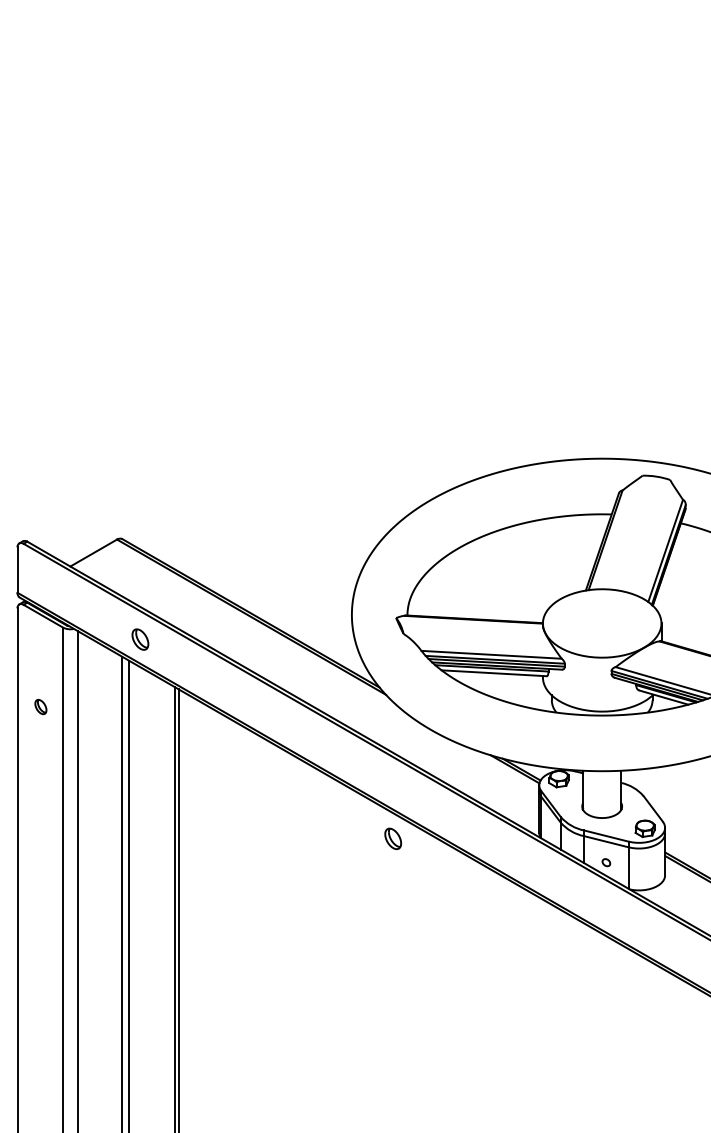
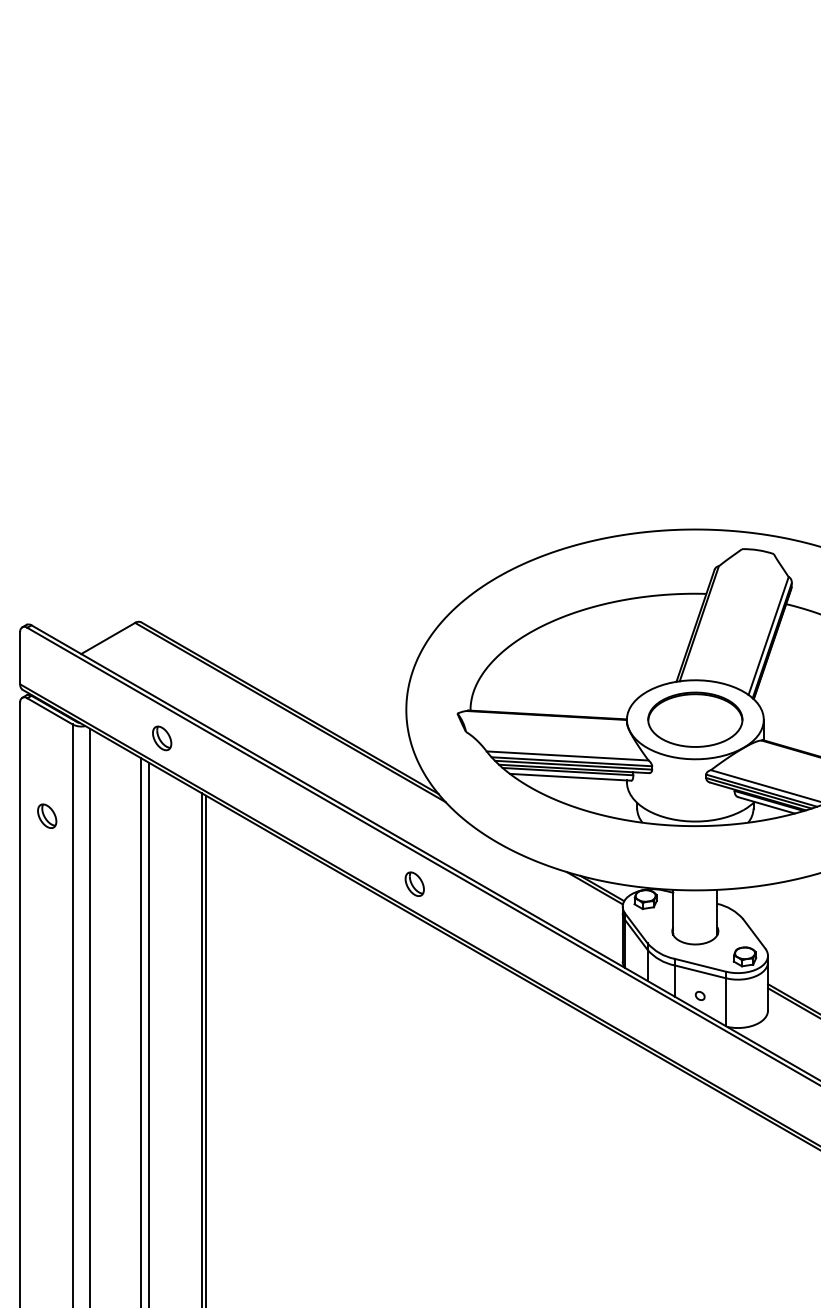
part: (601, 623) -> (694, 719), added
part: (40, 706) -> (46, 815), size x1.43
part: (392, 838) -> (413, 883), moved

